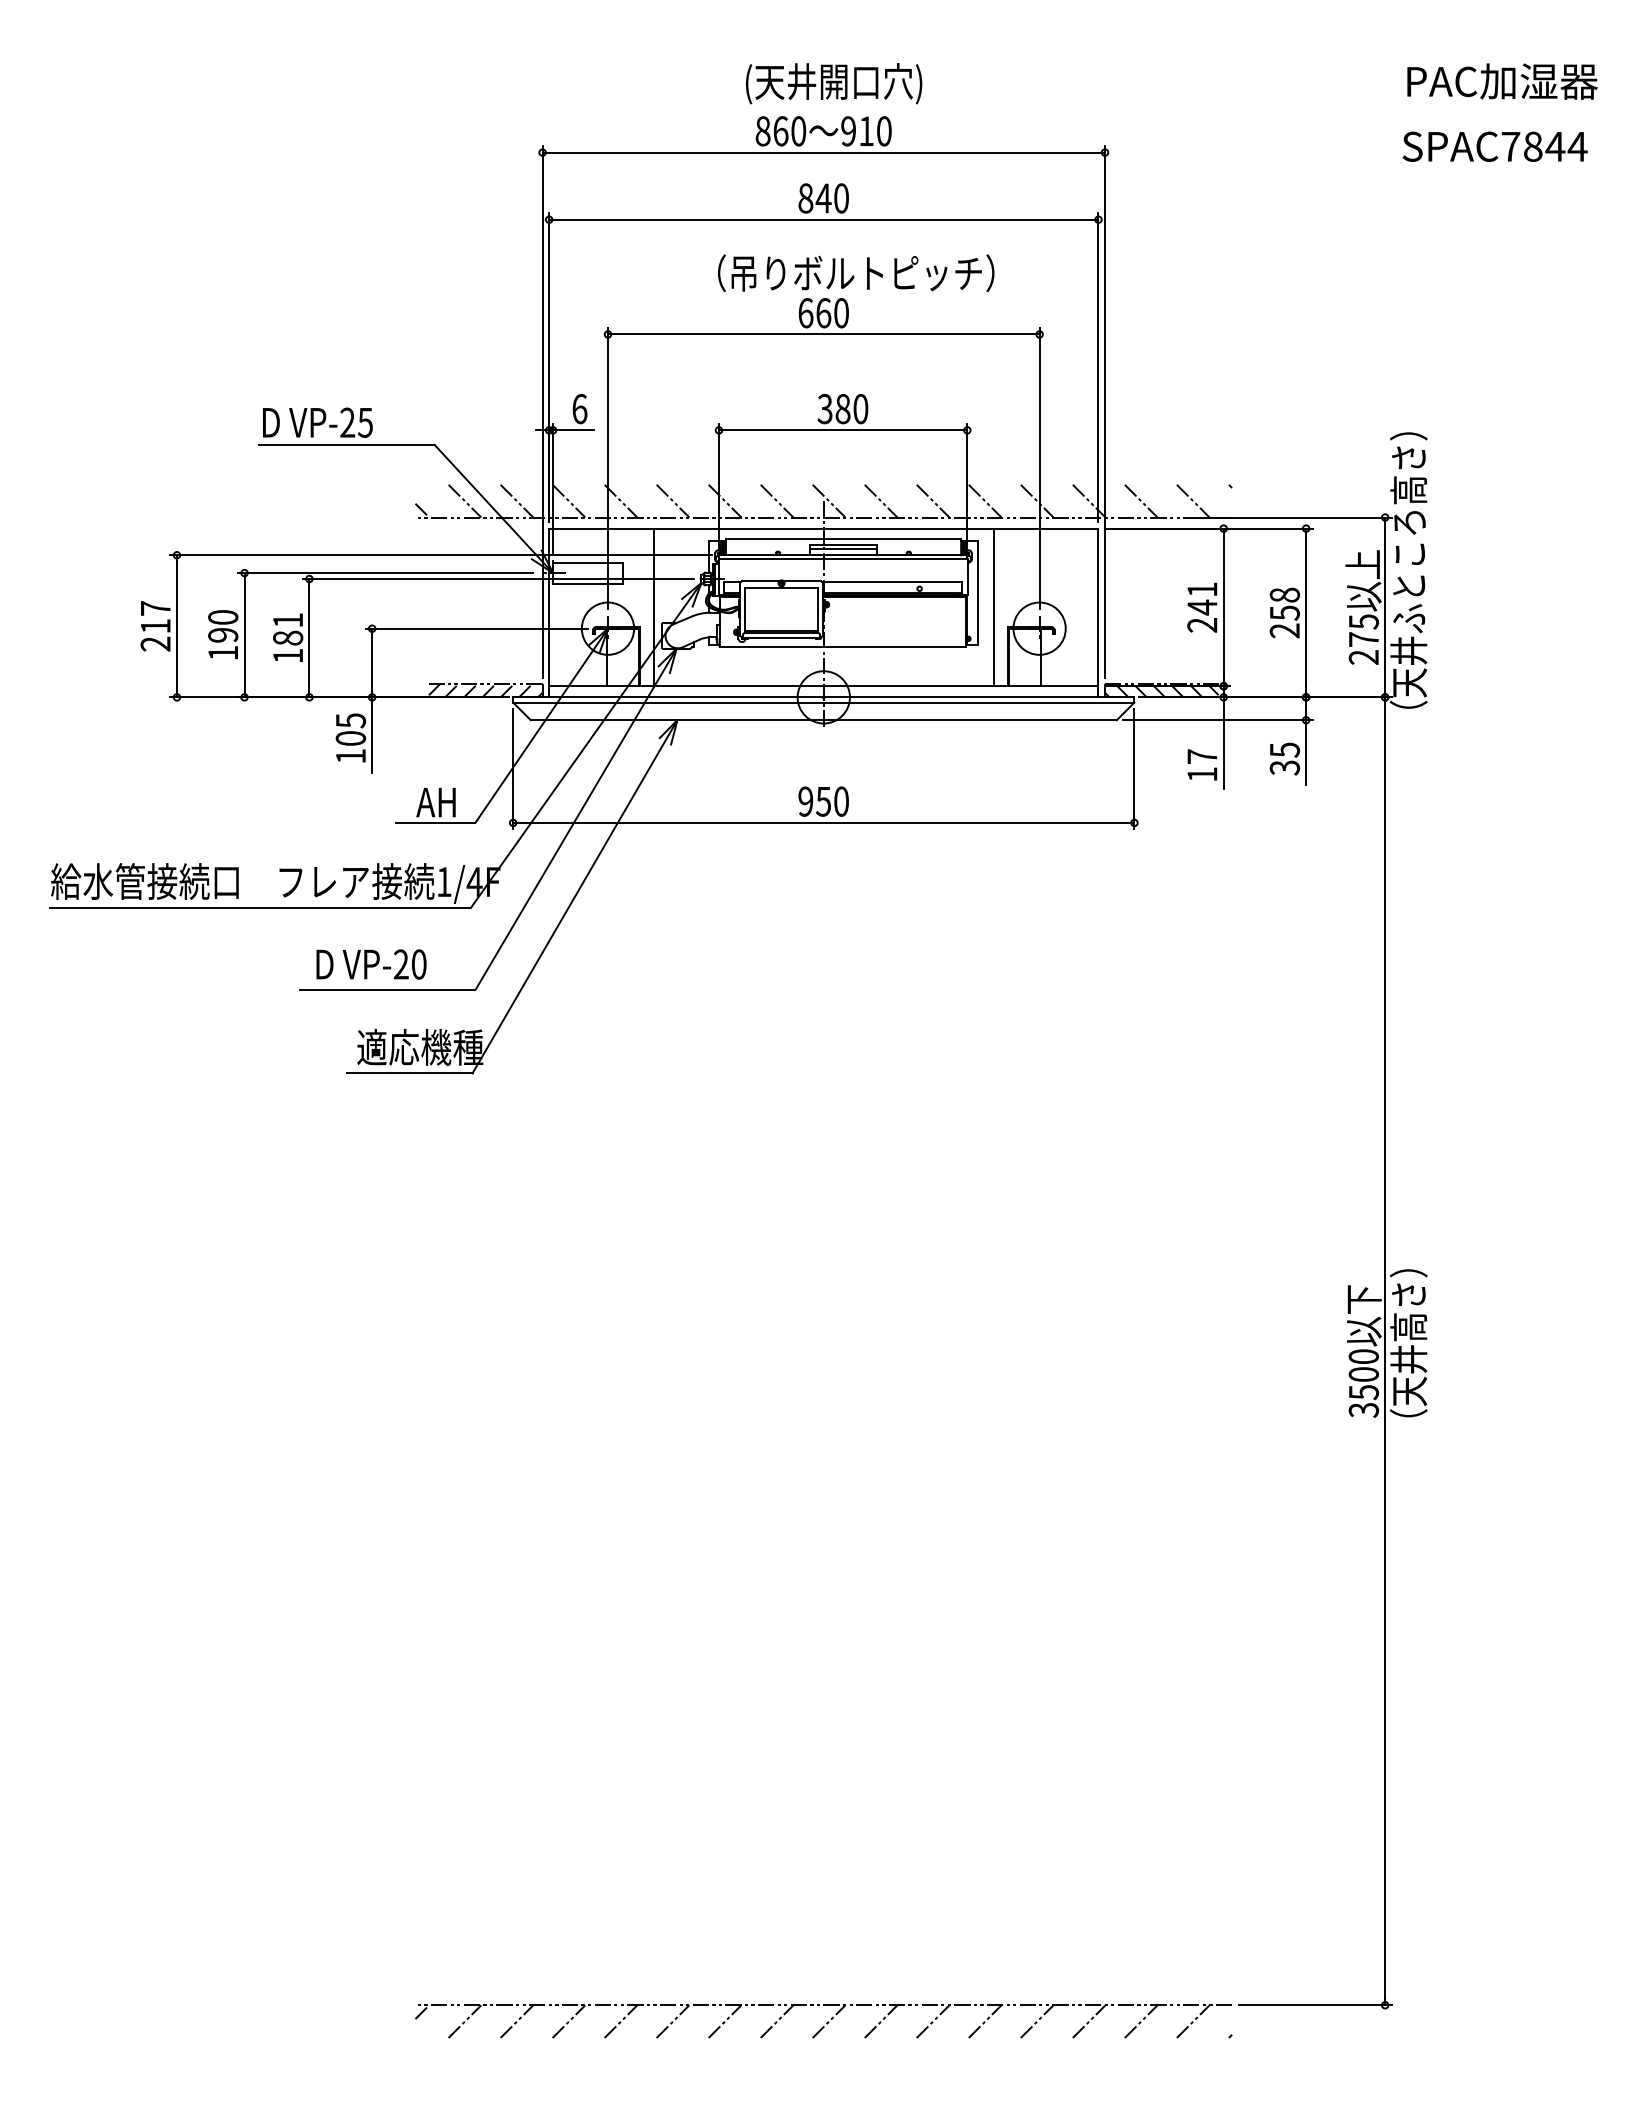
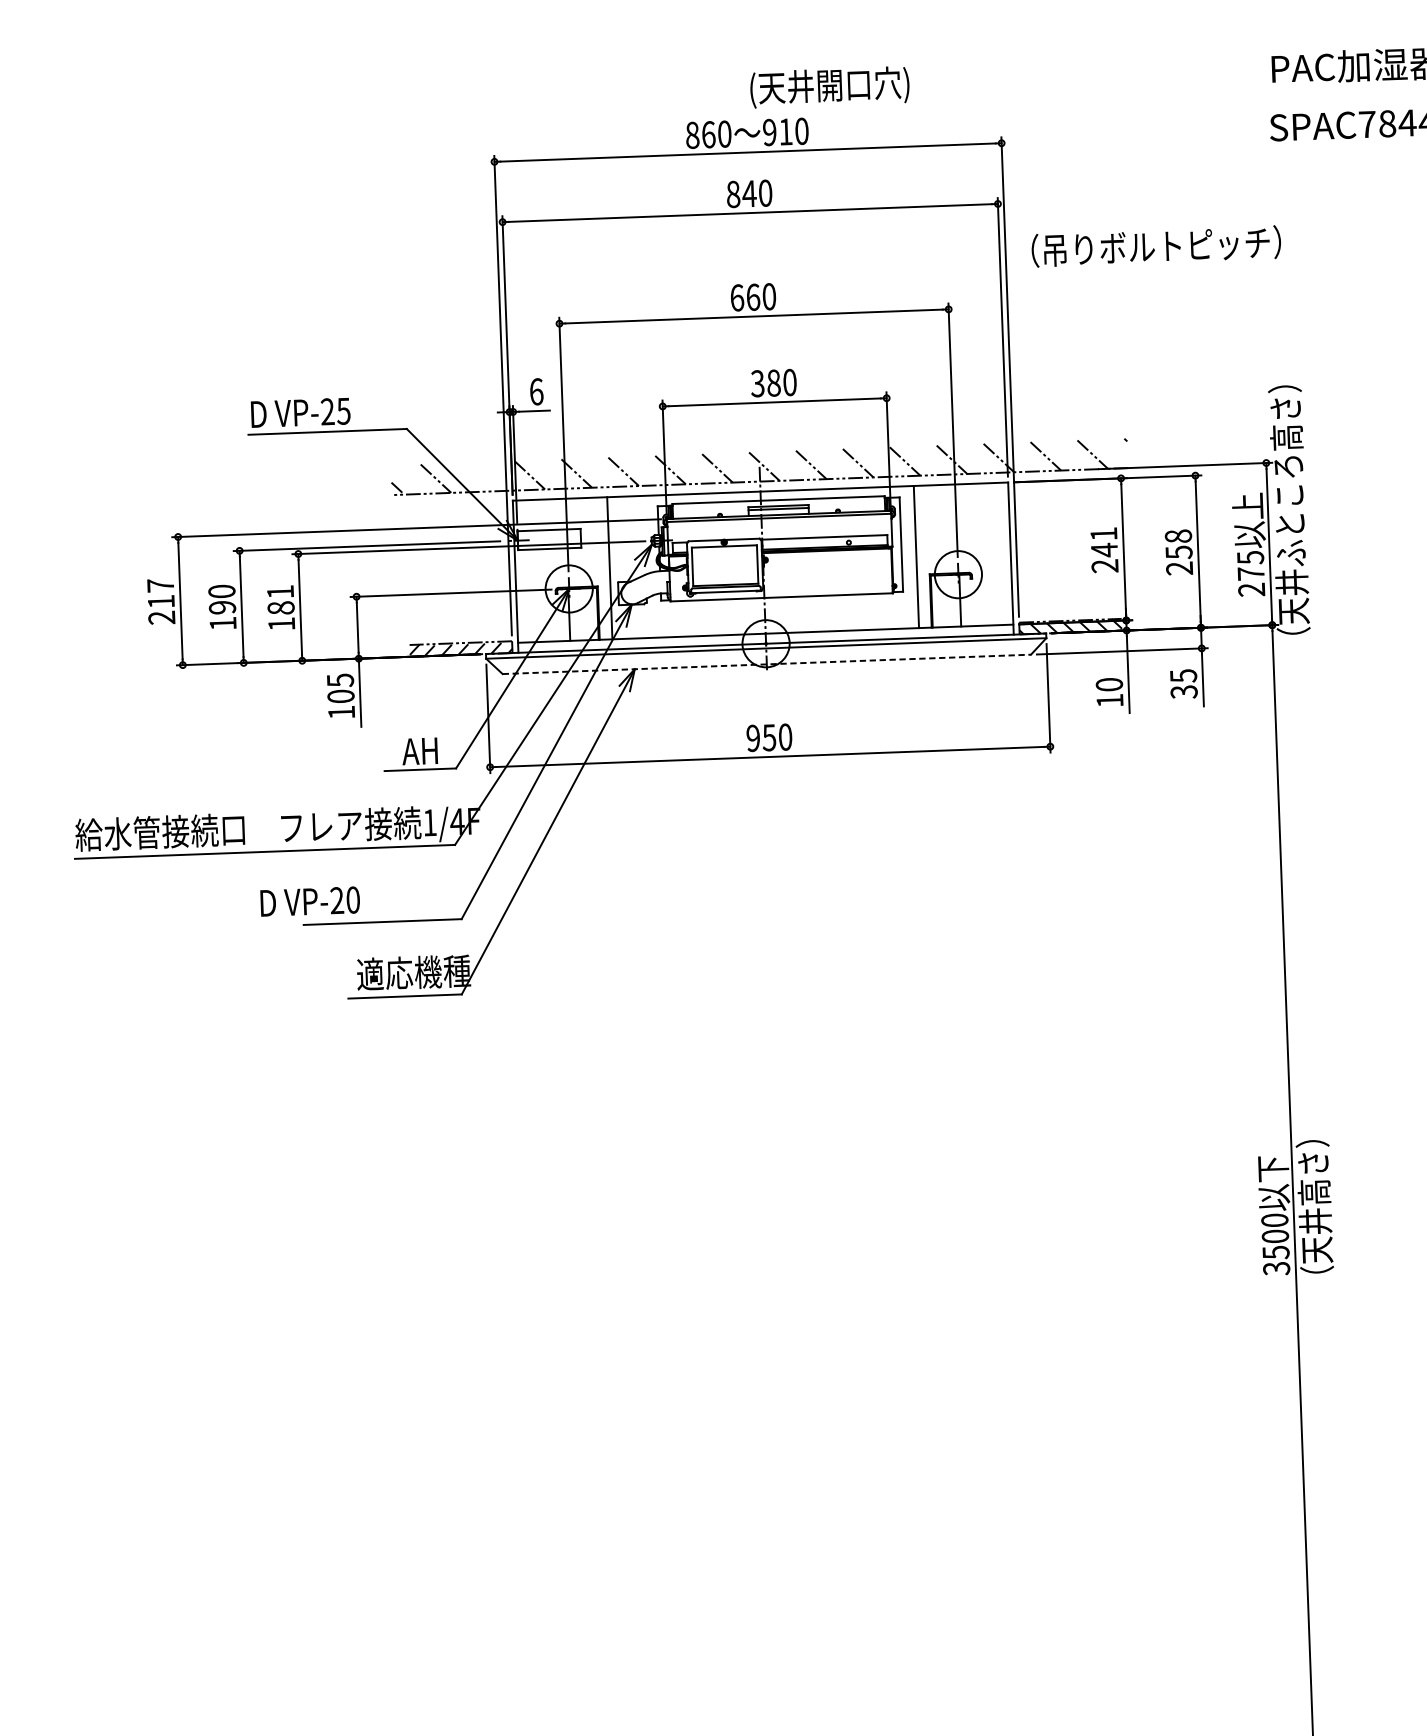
text: (834, 83) -> (830, 87), moved
text: (856, 273) -> (1156, 246), moved
line: (516, 500) -> (482, 476), removed
line: (823, 720) -> (766, 664), solid -> dashed
text: (1202, 756) -> (1109, 684), 17 -> 10
text: (371, 964) -> (310, 901), moved

